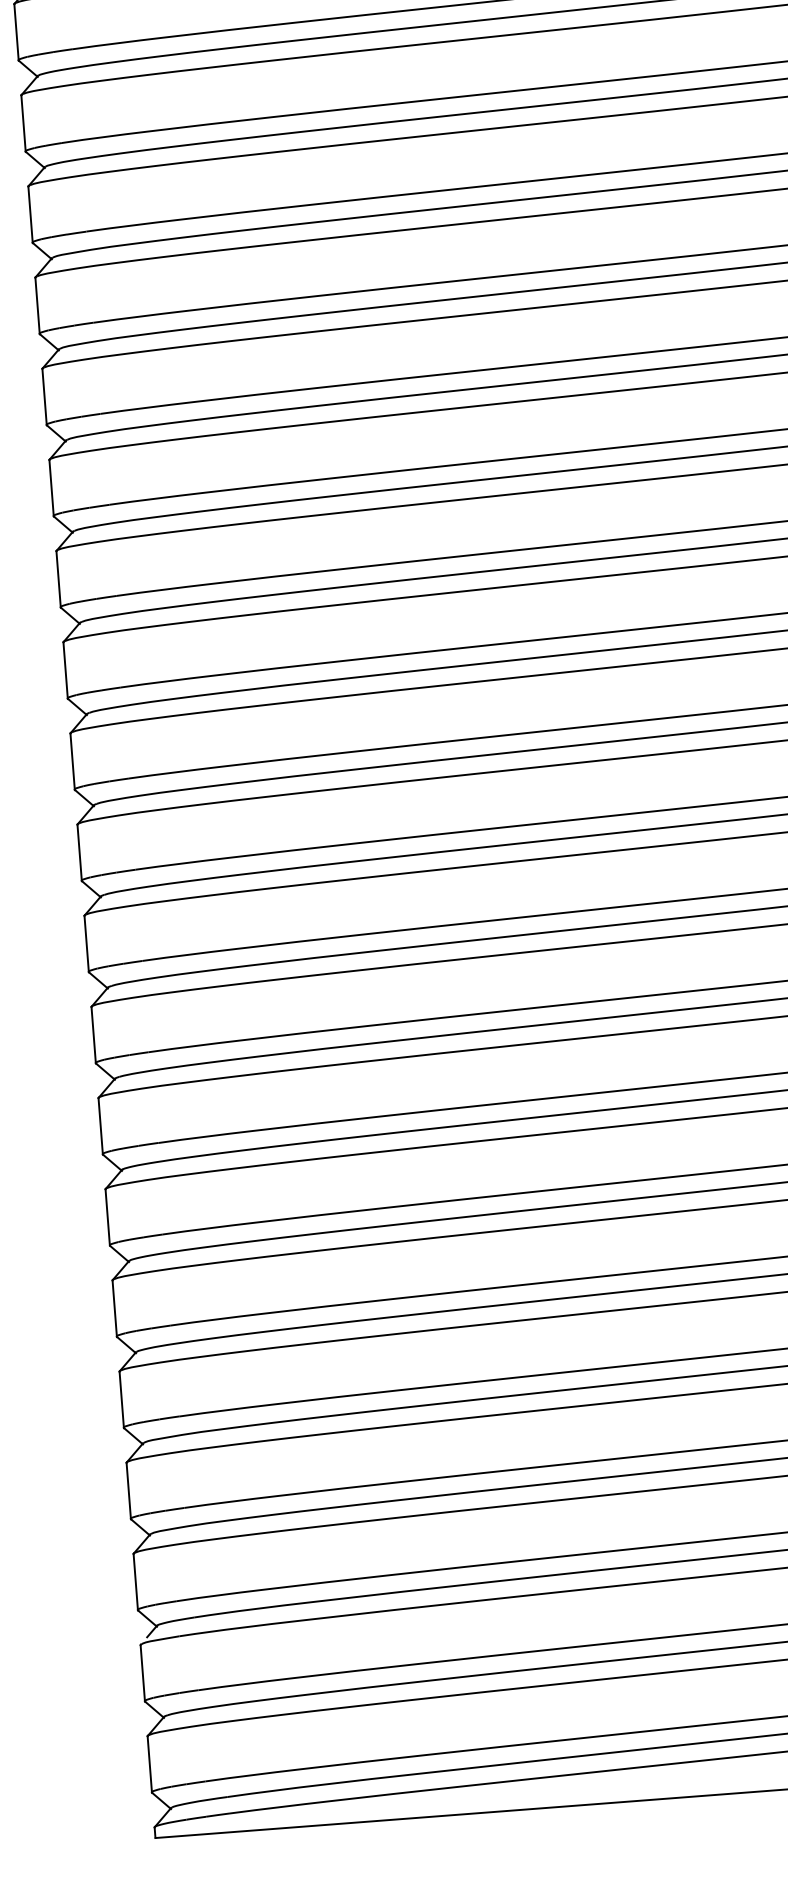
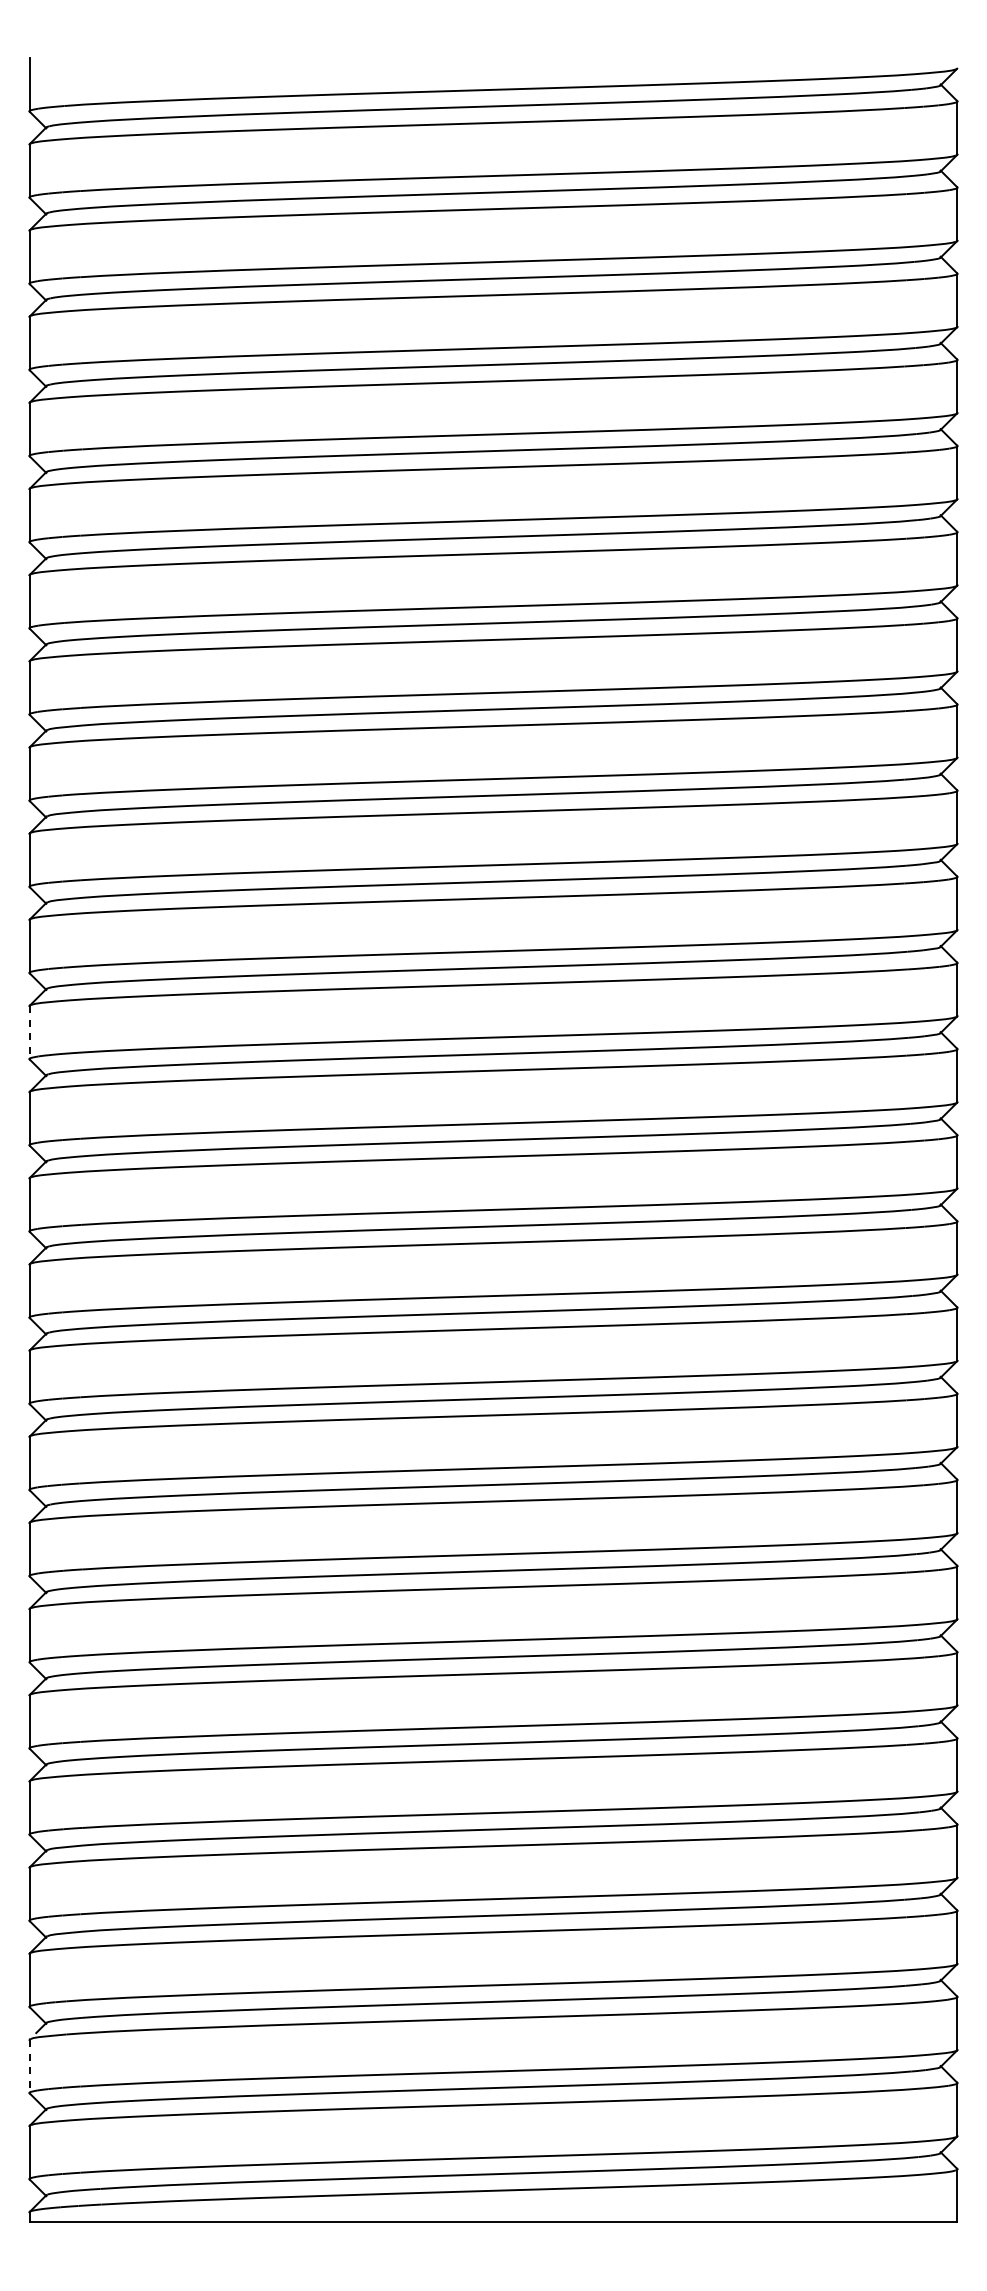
line: (58, 579) -> (29, 1032), solid -> dashed
line: (142, 1673) -> (29, 2066), solid -> dashed

